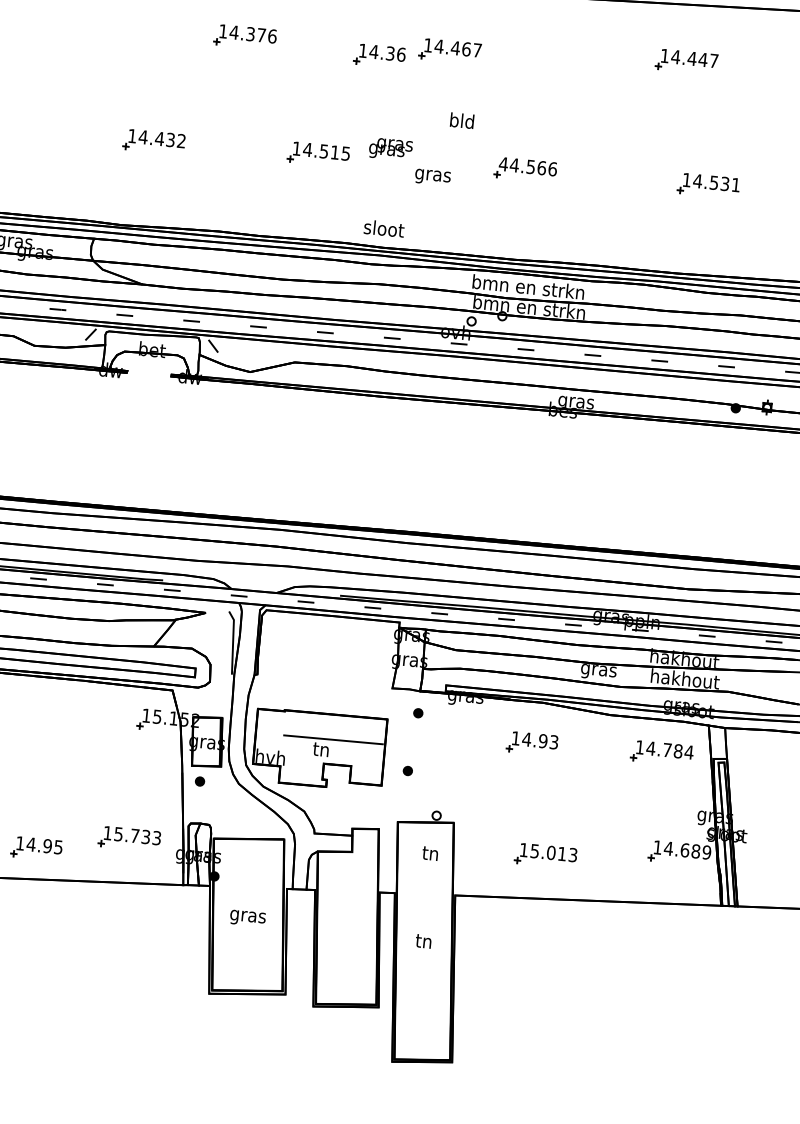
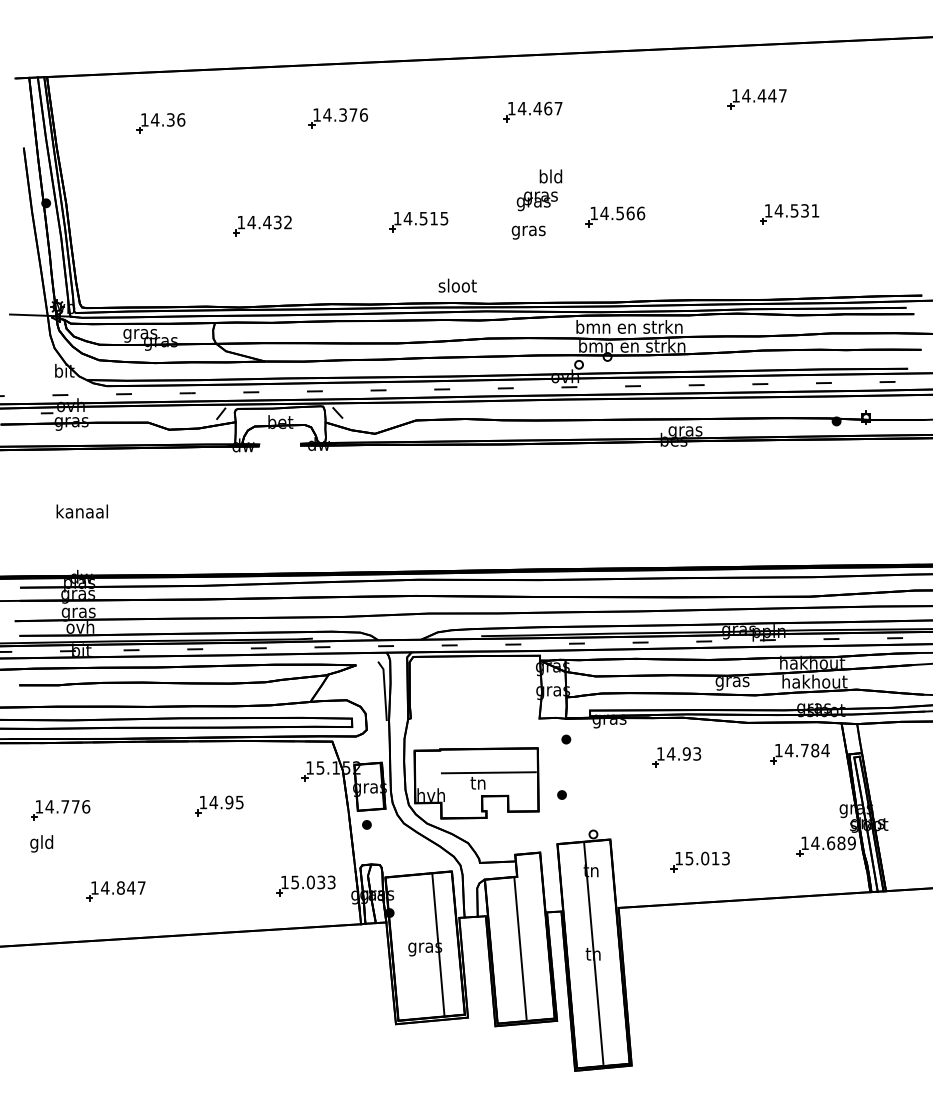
part: (379, 56) -> (160, 123), moved
text: (389, 149) -> (536, 201), moved
text: (502, 164) -> (593, 213), 44.566 -> 14.566
text: (384, 228) -> (457, 285), moved
text: (134, 835) -> (310, 882), 15.733 -> 15.033
part: (36, 848) -> (219, 805), moved
line: (262, 914) -> (438, 944), added
line: (347, 927) -> (520, 948), added
line: (424, 940) -> (593, 953), added

